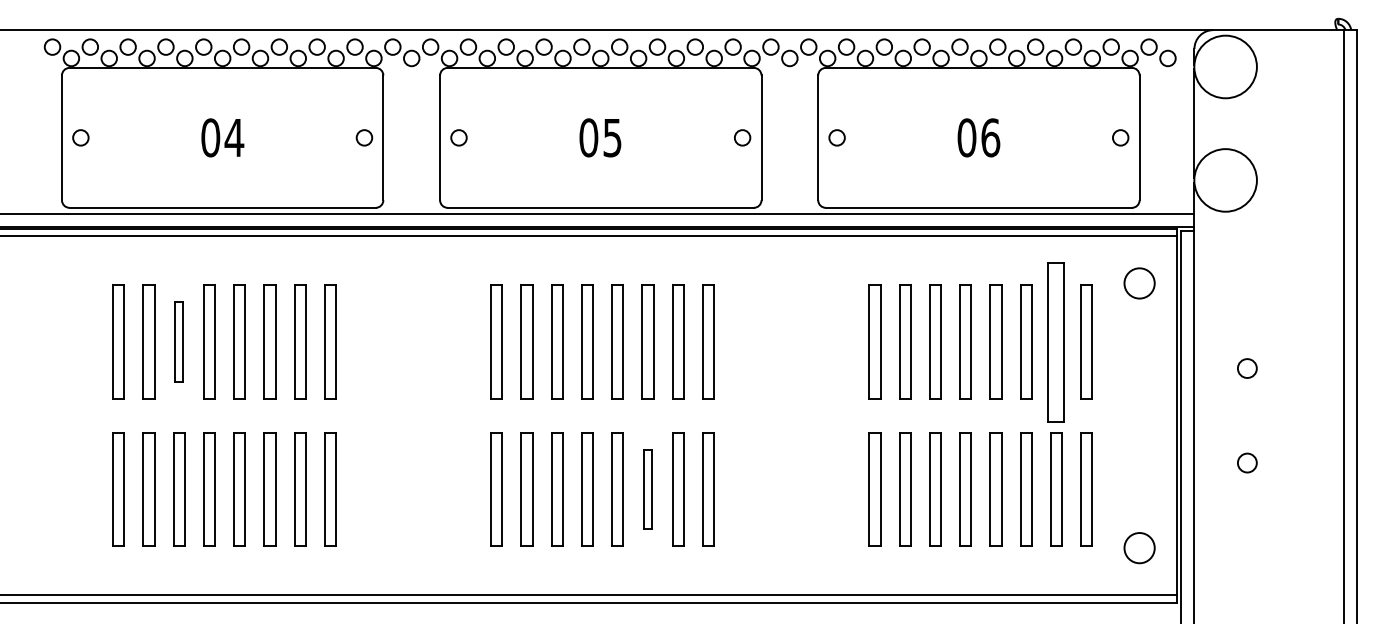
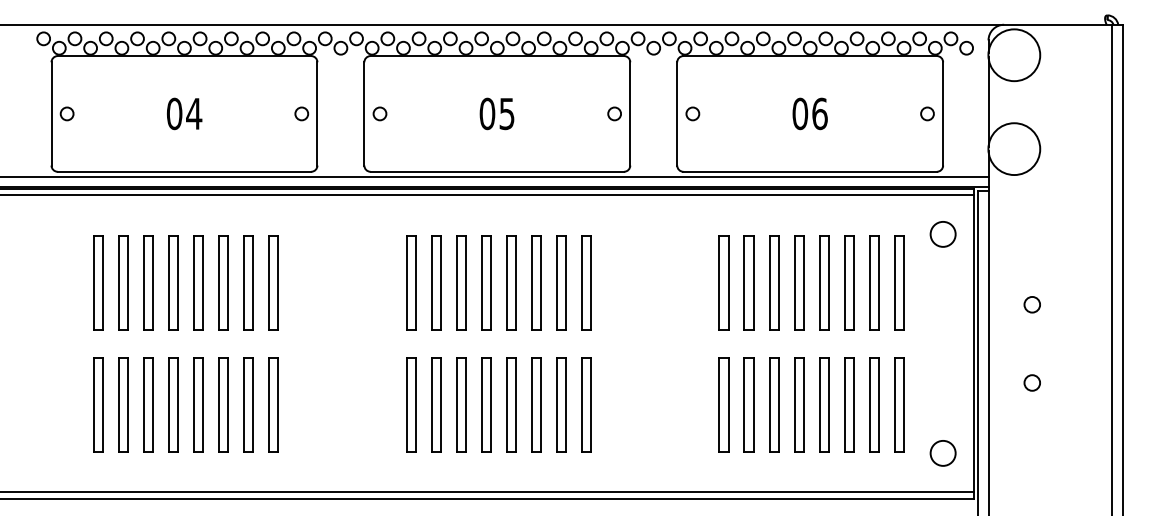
part: (179, 341) -> (148, 282), size x1.43
part: (1056, 341) -> (874, 282), size x0.71
part: (647, 489) -> (535, 404), size x1.43

